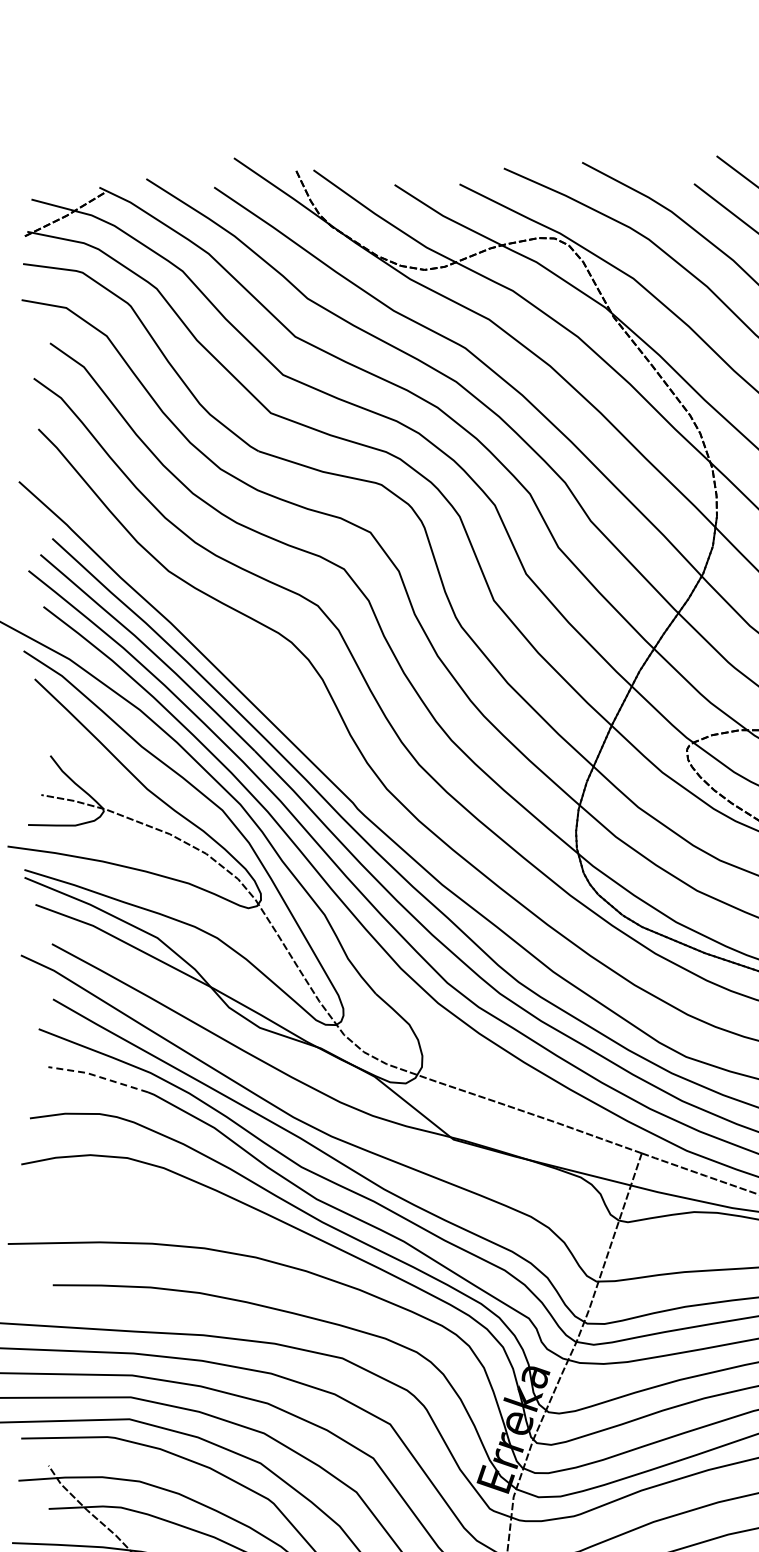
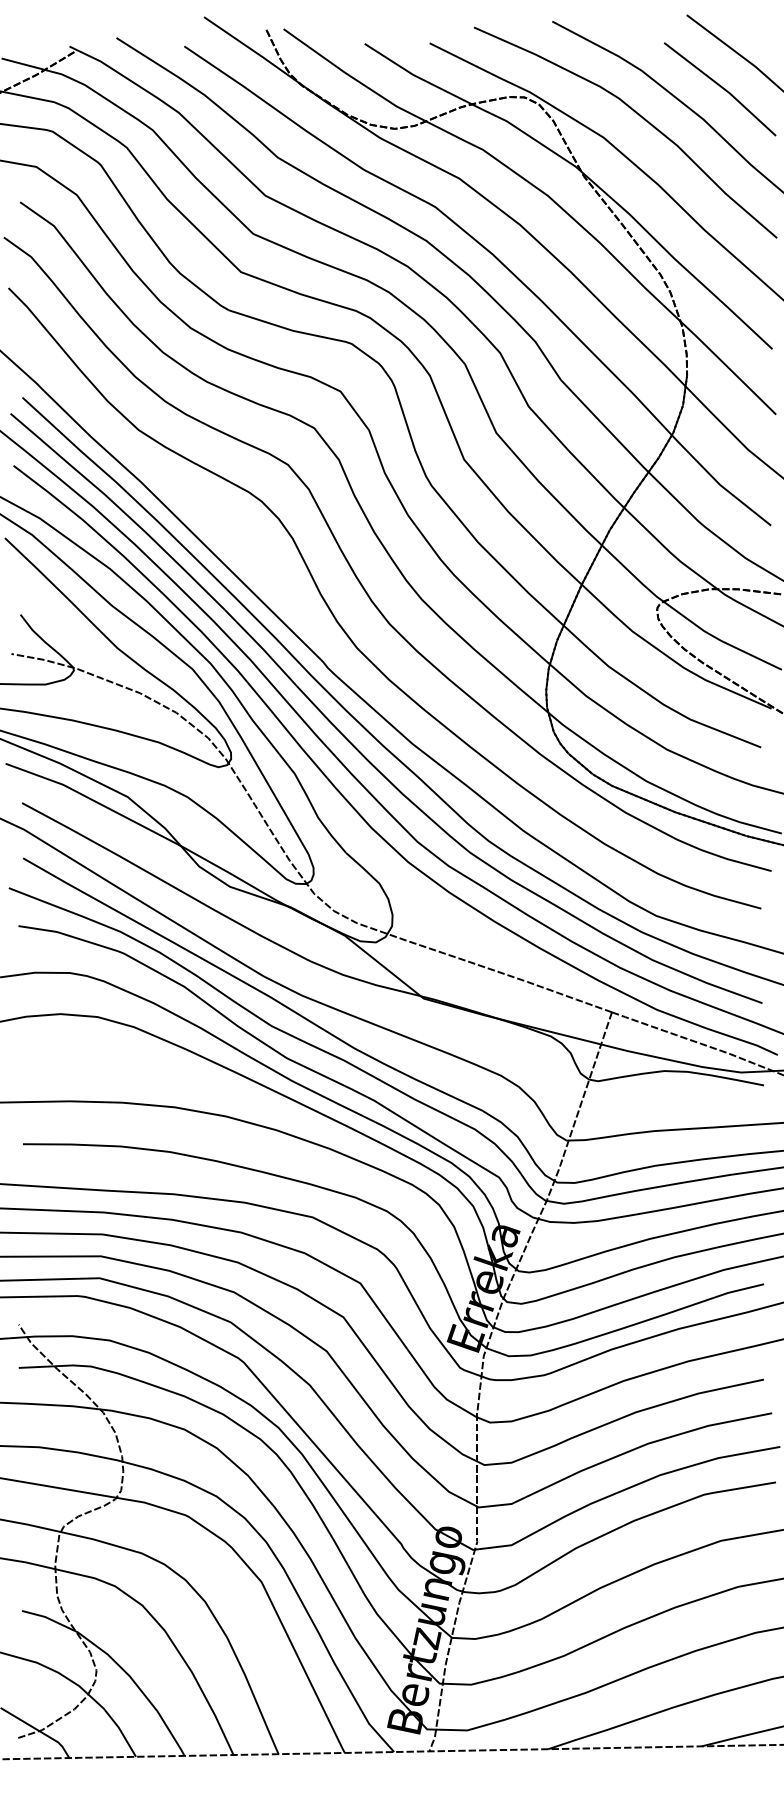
line: (98, 1076) -> (68, 935), dashed -> solid

